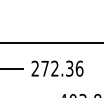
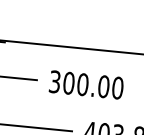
text: (57, 68) -> (86, 84), 272.36 -> 300.00

